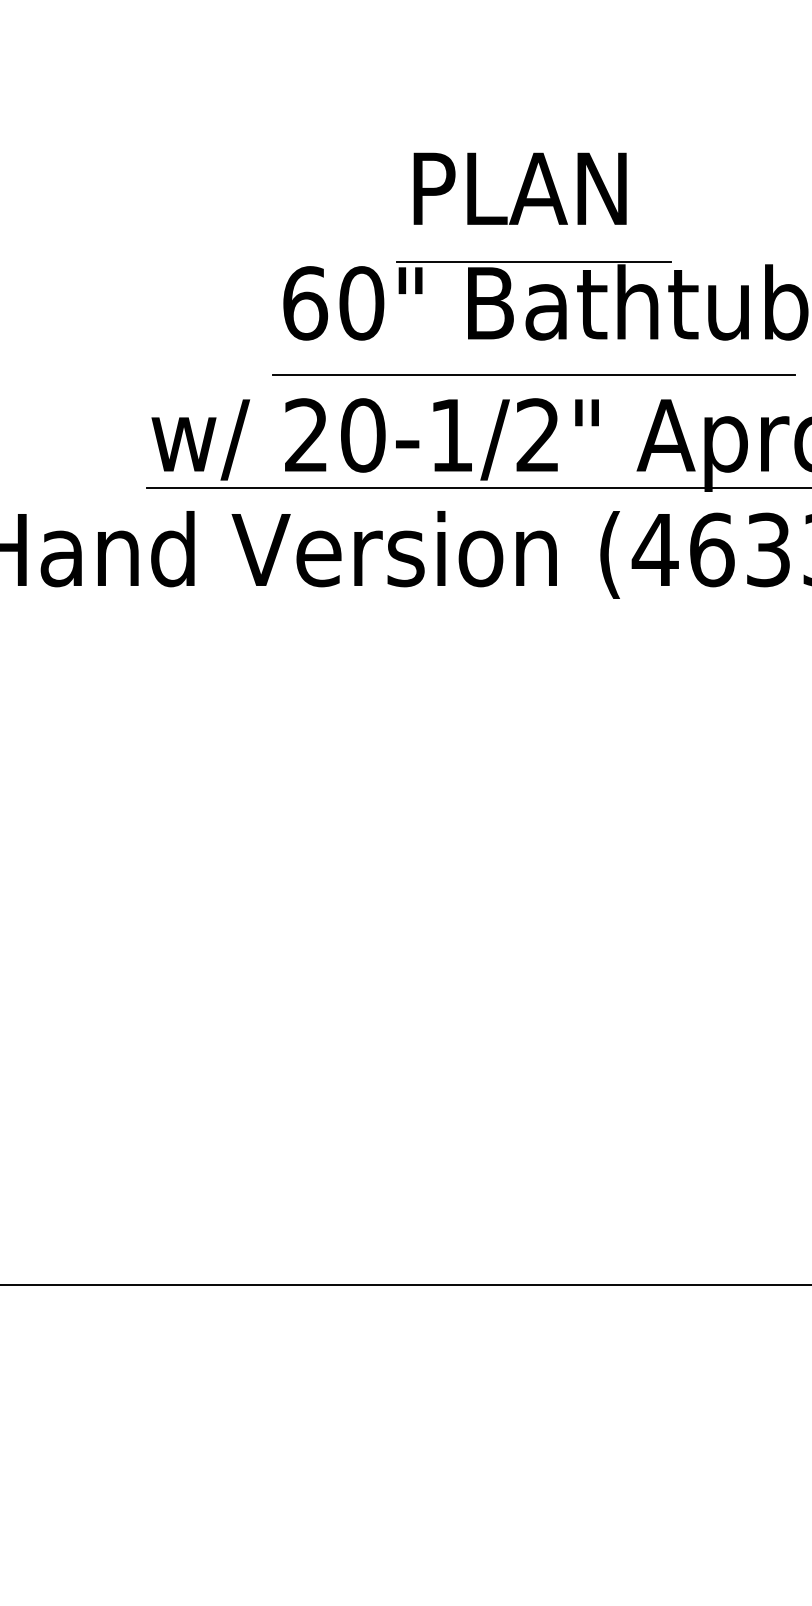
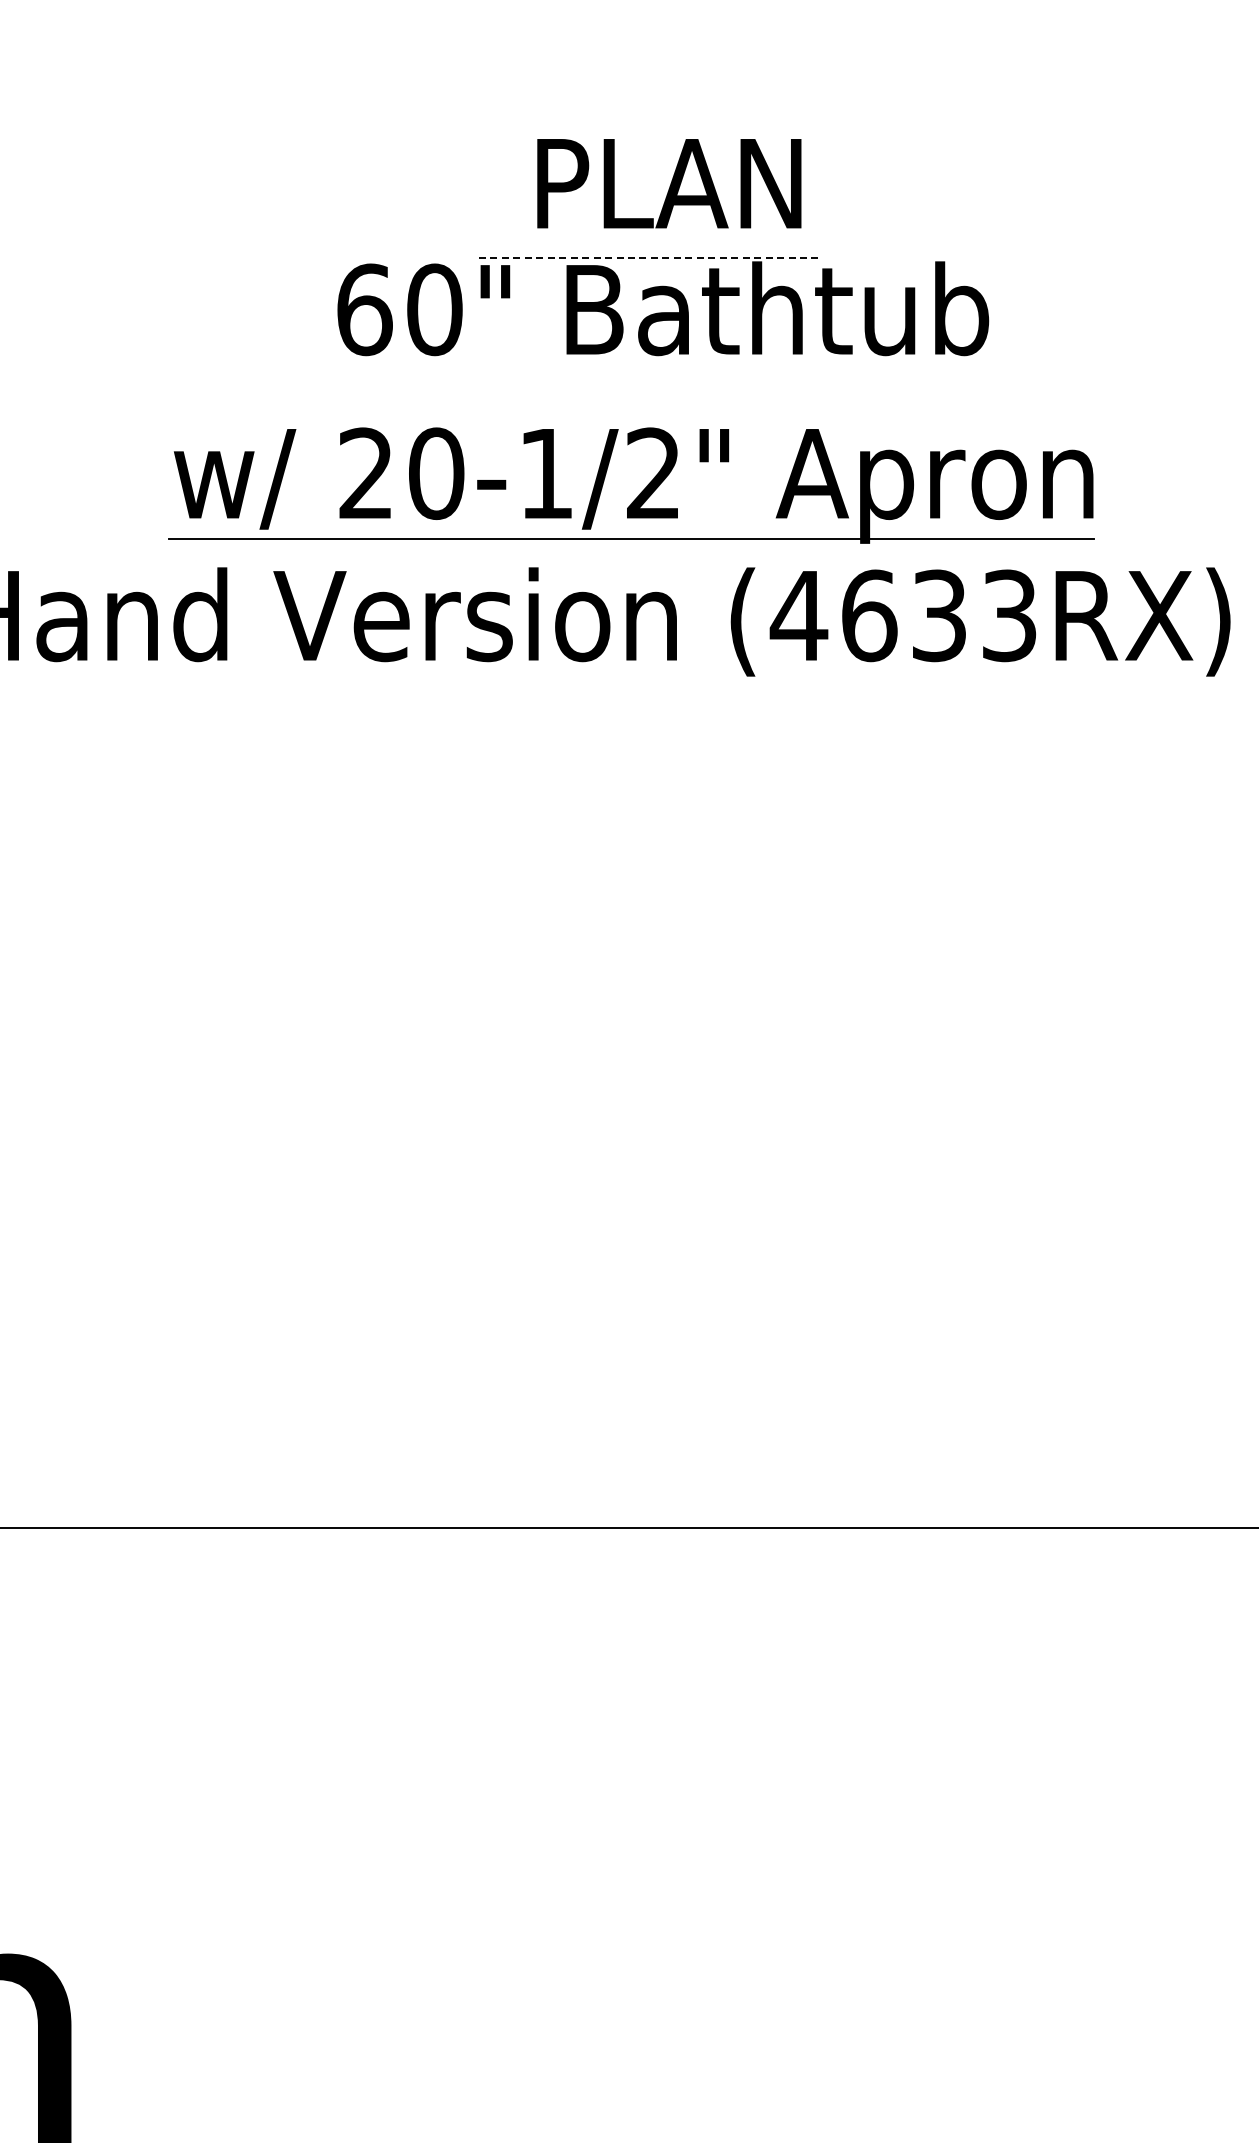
text: (520, 188) -> (669, 183), moved
line: (534, 261) -> (648, 257), solid -> dashed
line: (534, 374) -> (648, 398), removed

